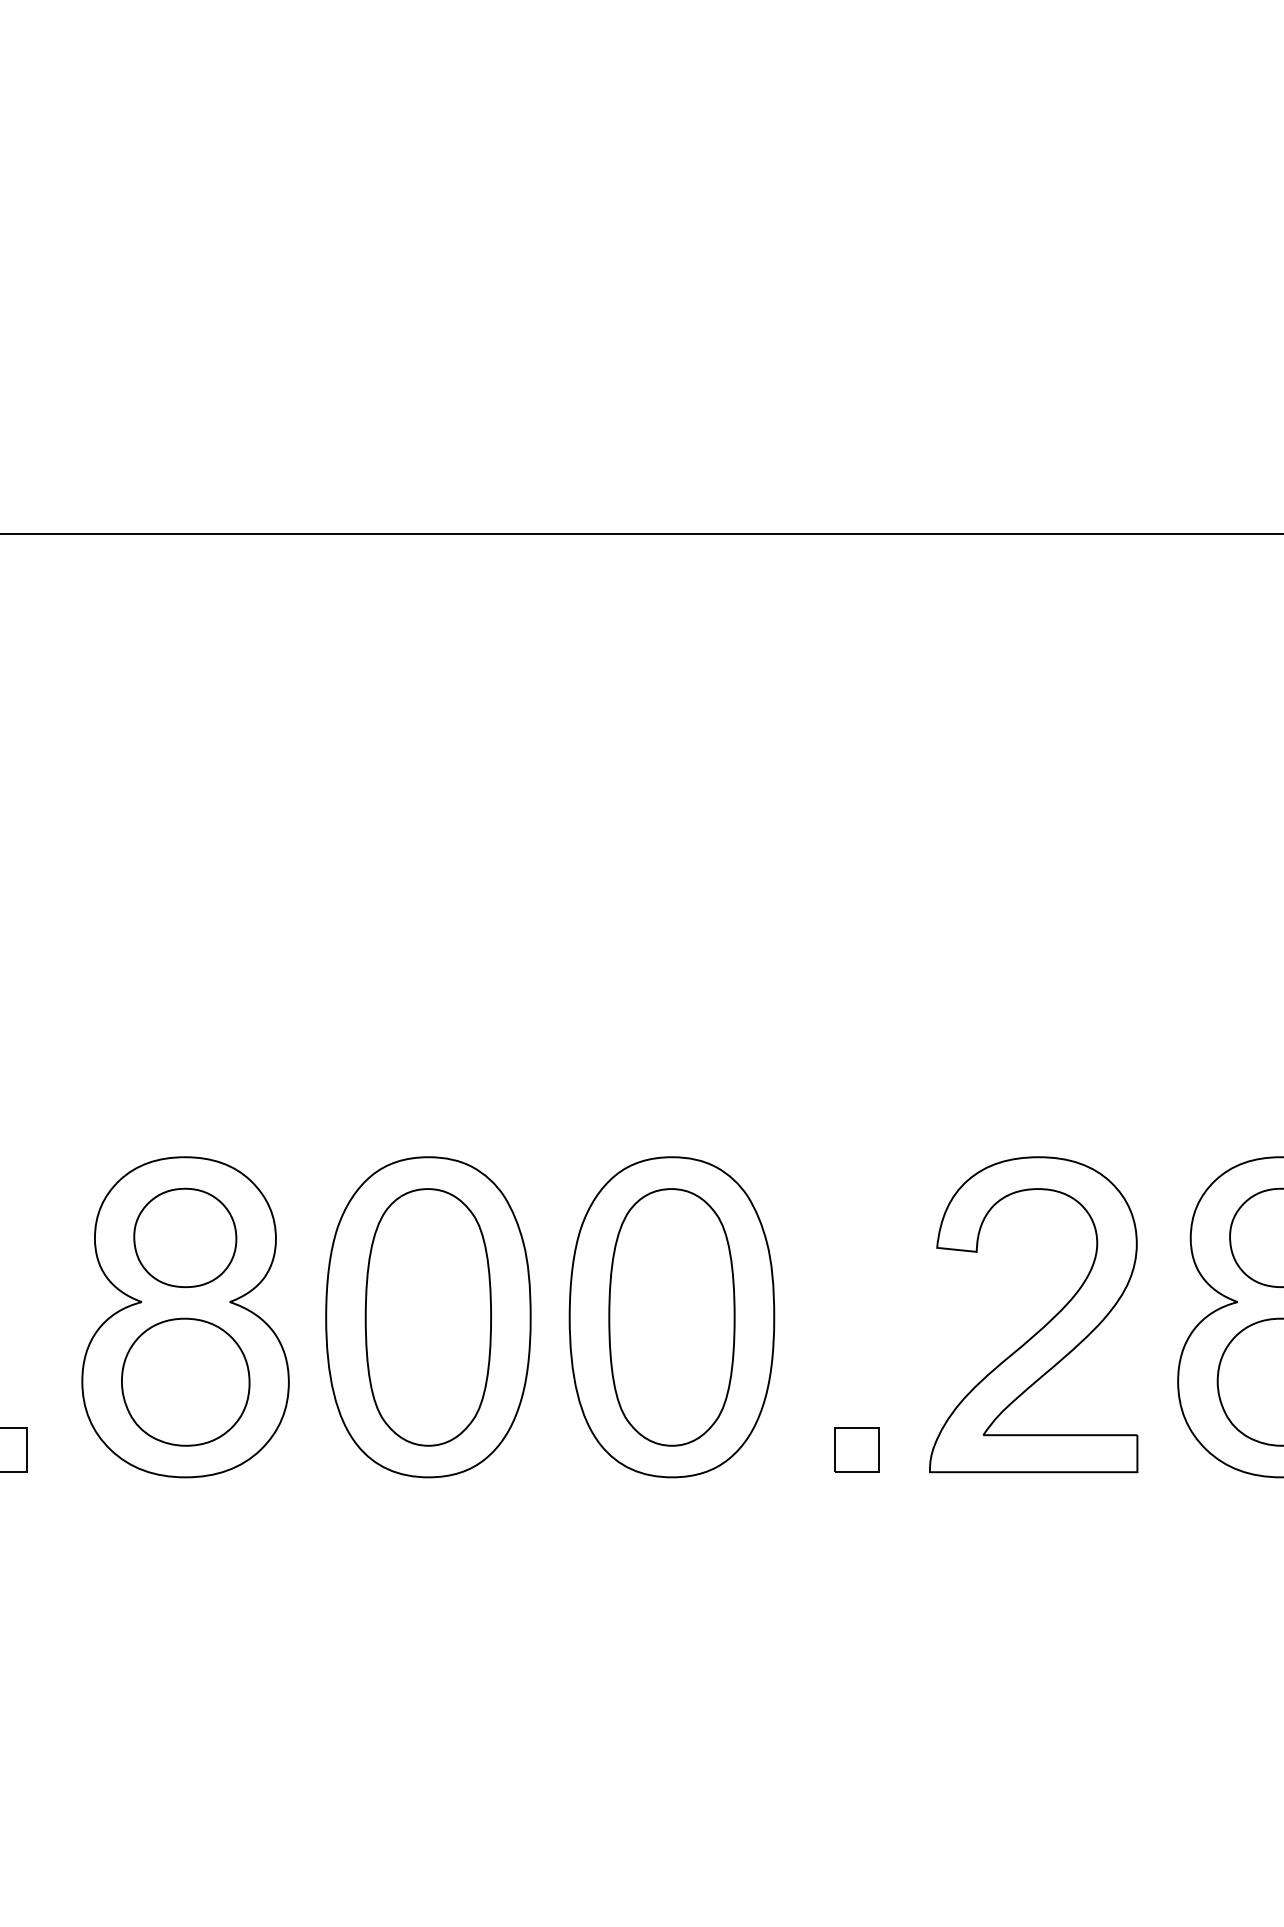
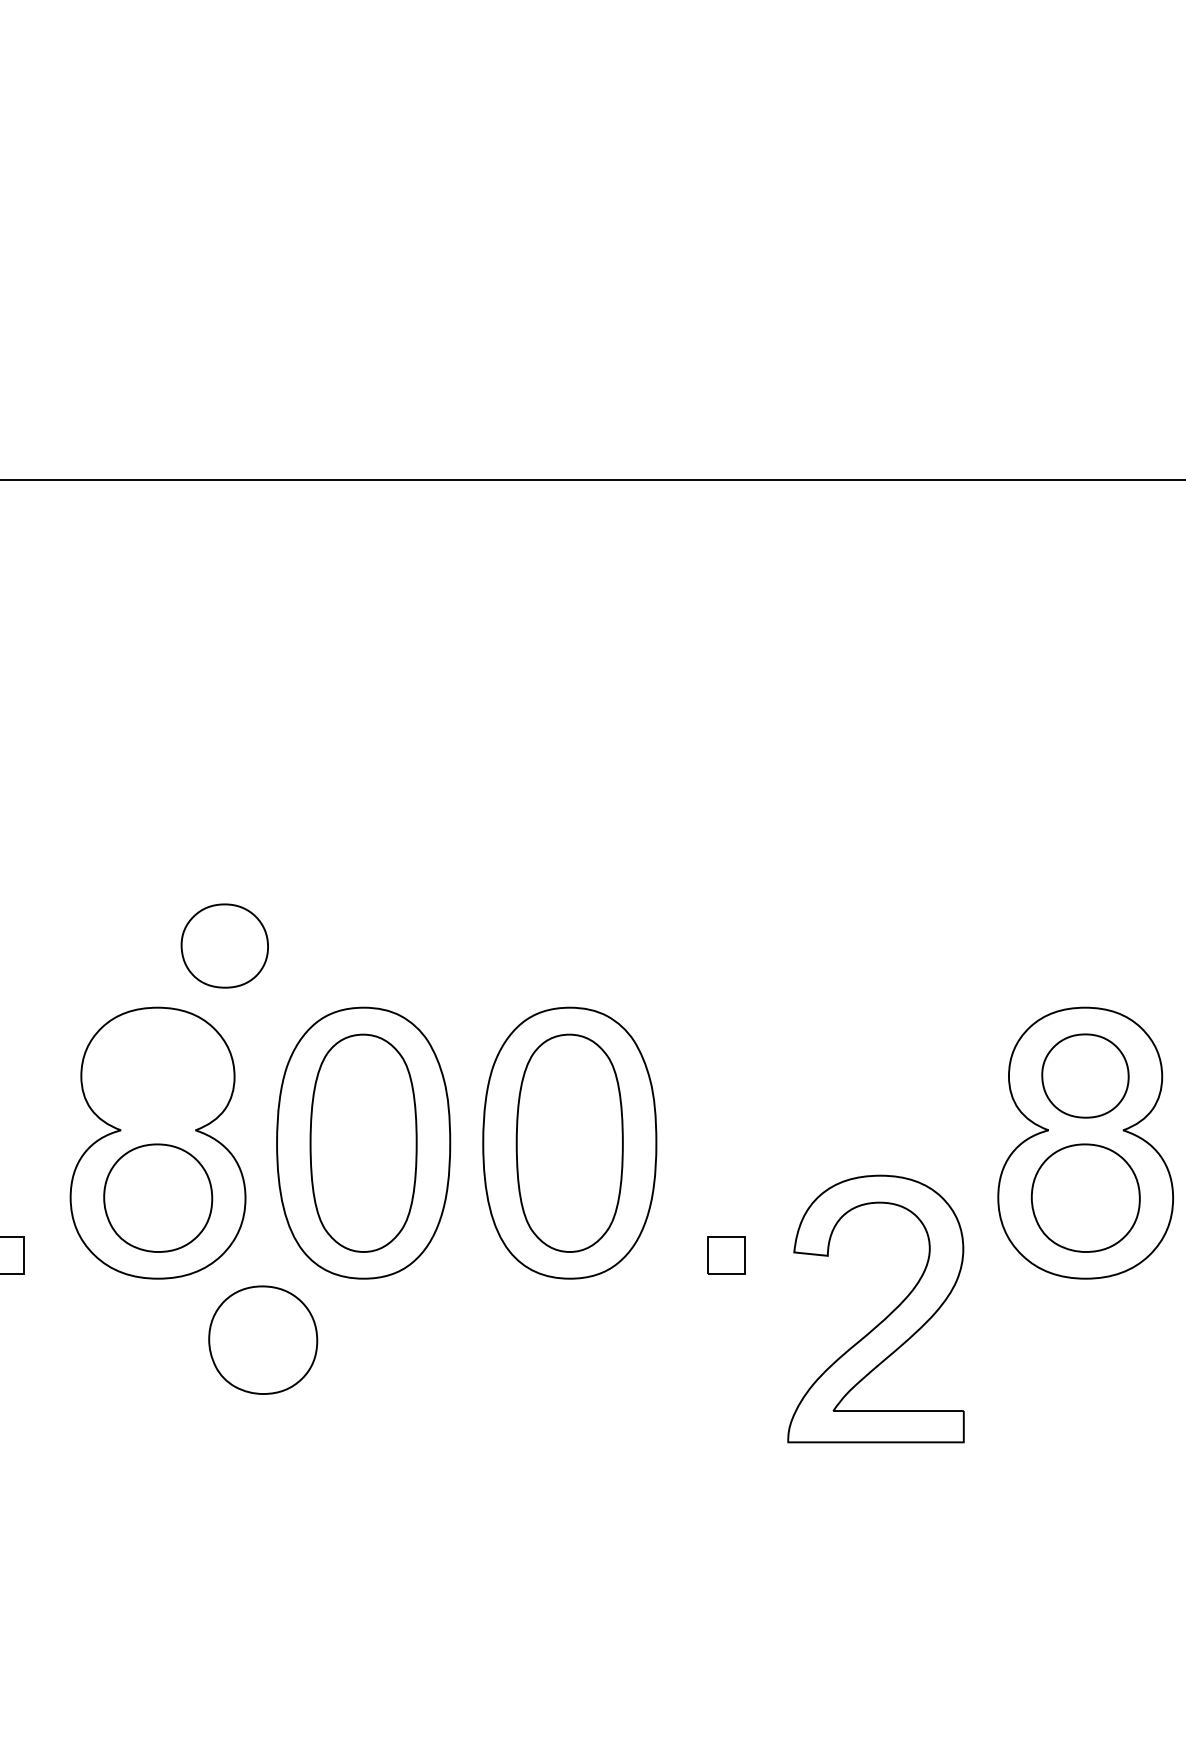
part: (184, 1237) -> (224, 945), moved
part: (1044, 1324) -> (885, 1317), moved
part: (310, 1549) -> (263, 1339), added

